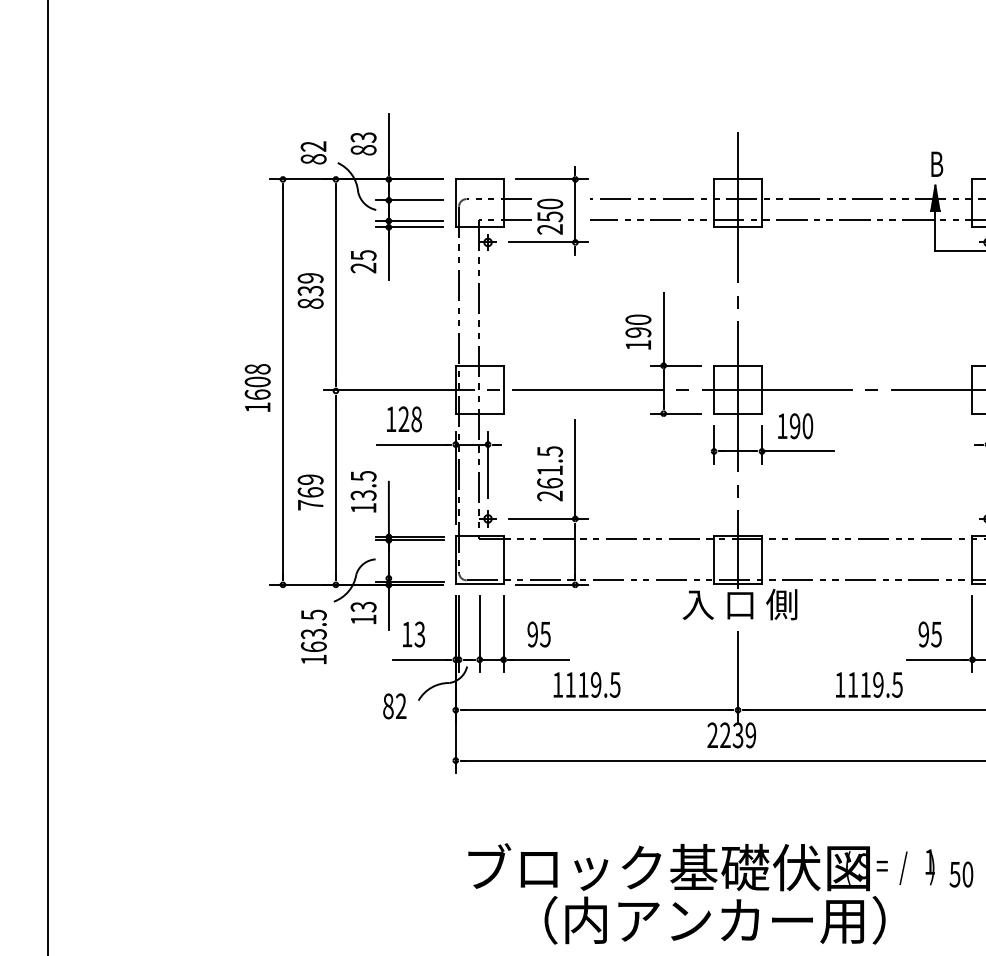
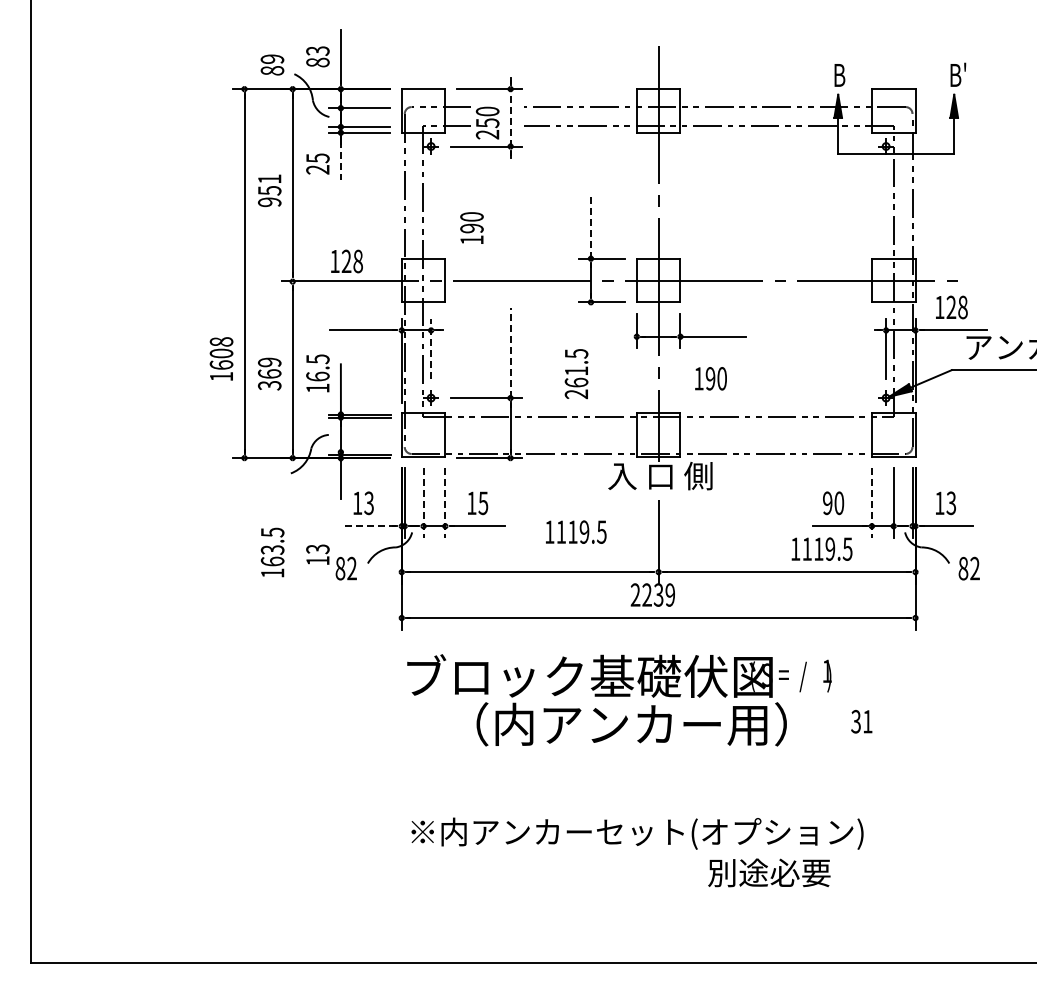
text: (313, 145) -> (272, 58), 82 -> 89
line: (575, 210) -> (510, 117), solid -> dashed
line: (388, 258) -> (340, 161), solid -> dashed
text: (310, 290) -> (269, 190), 839 -> 951
line: (663, 329) -> (590, 225), solid -> dashed
text: (637, 331) -> (471, 227), moved
text: (257, 387) -> (221, 358), moved
text: (403, 419) -> (346, 261), moved
text: (795, 425) -> (710, 378), moved
line: (488, 464) -> (431, 348), solid -> dashed
line: (575, 469) -> (510, 353), solid -> dashed
text: (549, 474) -> (576, 374), moved
text: (363, 495) -> (317, 376), 13.5 -> 16.5
text: (310, 505) -> (269, 385), 769 -> 369
text: (363, 612) -> (317, 554), moved
text: (936, 633) -> (839, 502), 95 -> 90
line: (479, 634) -> (423, 503), solid -> dashed
line: (503, 634) -> (445, 503), solid -> dashed
text: (532, 634) -> (471, 503), 95 -> 15
line: (971, 634) -> (871, 503), solid -> dashed
text: (313, 636) -> (272, 552), moved
line: (421, 660) -> (370, 526), solid -> dashed
text: (587, 684) -> (576, 531), moved
text: (868, 684) -> (821, 548), moved
text: (960, 874) -> (861, 721), 50 -> 31
text: (701, 894) -> (619, 700), moved

